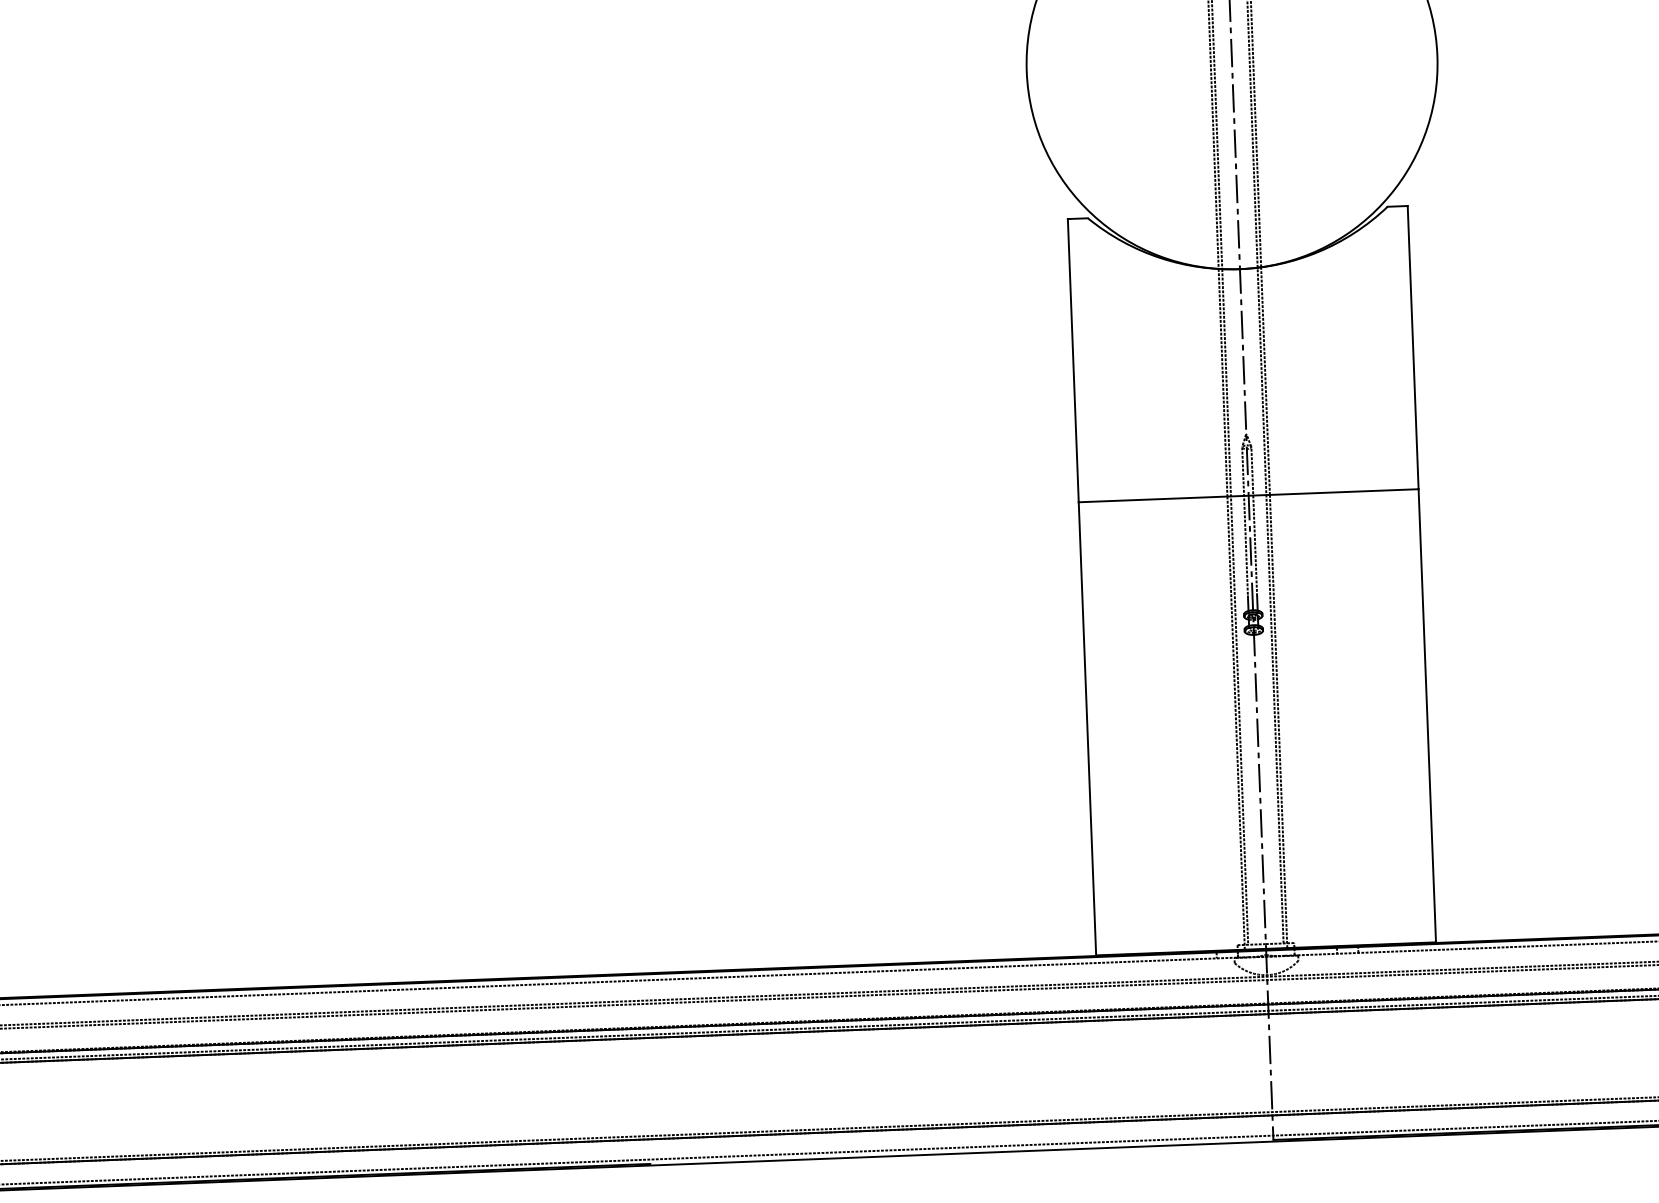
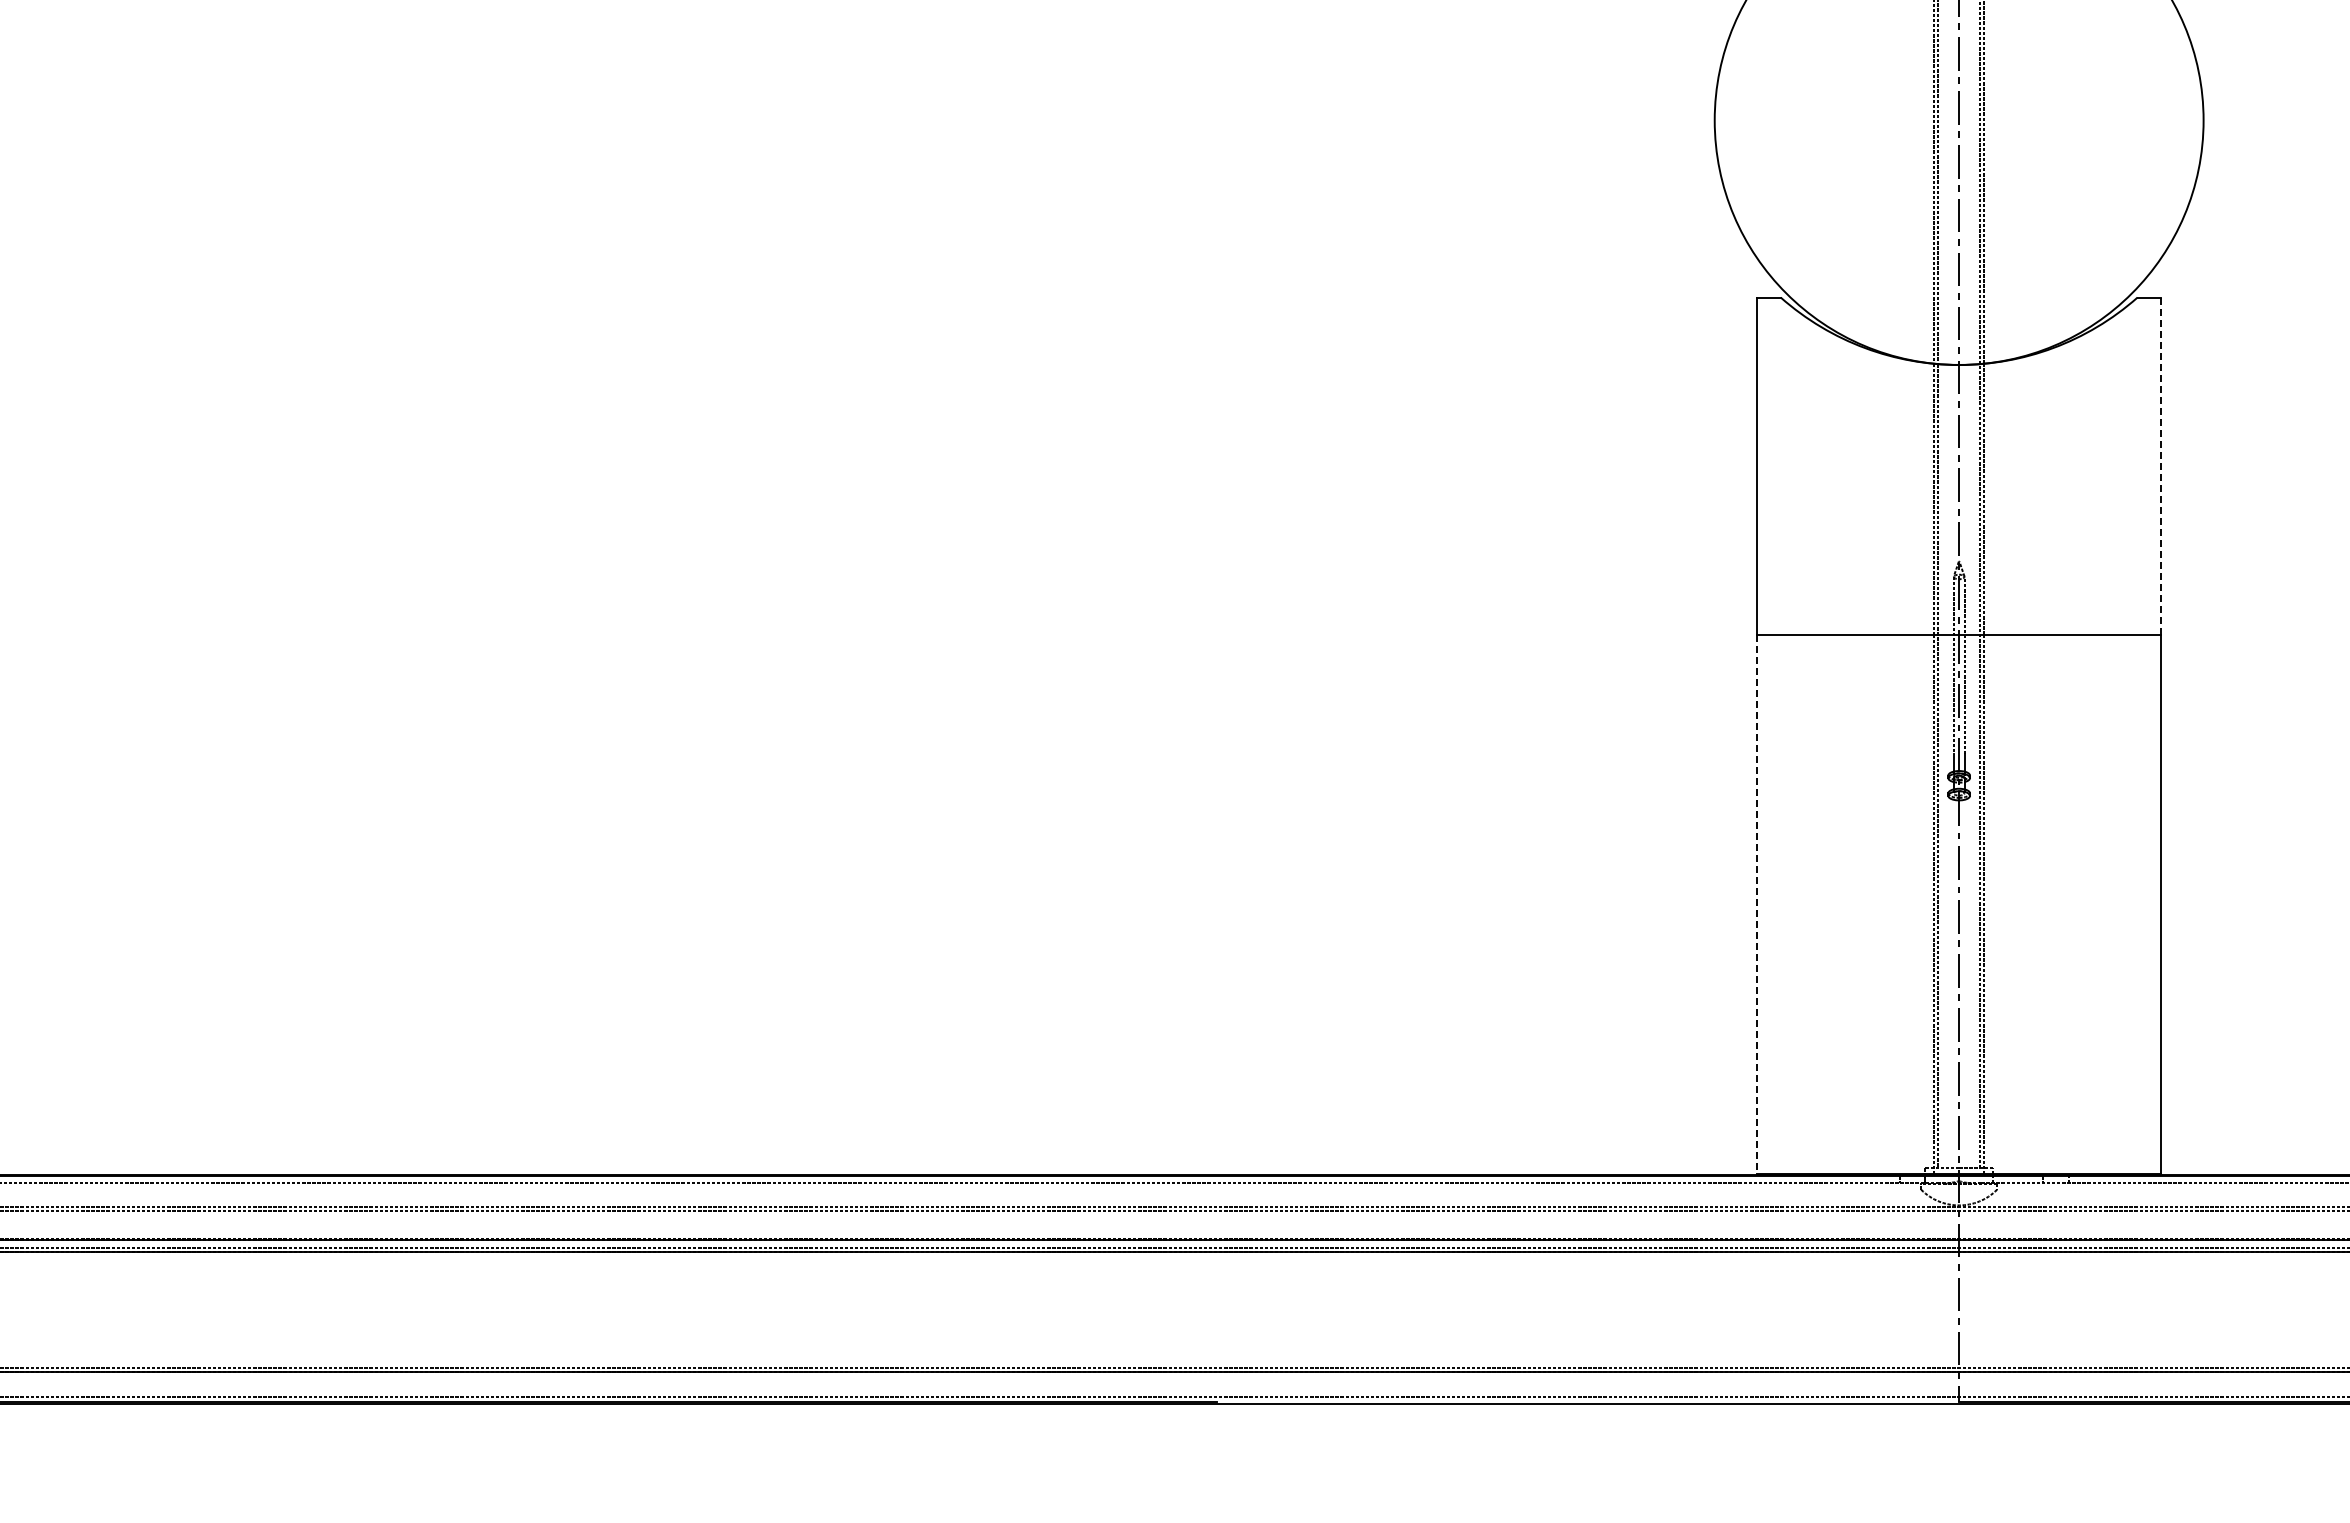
line: (1413, 347) -> (2161, 466), solid -> dashed
line: (1087, 728) -> (1756, 904), solid -> dashed

